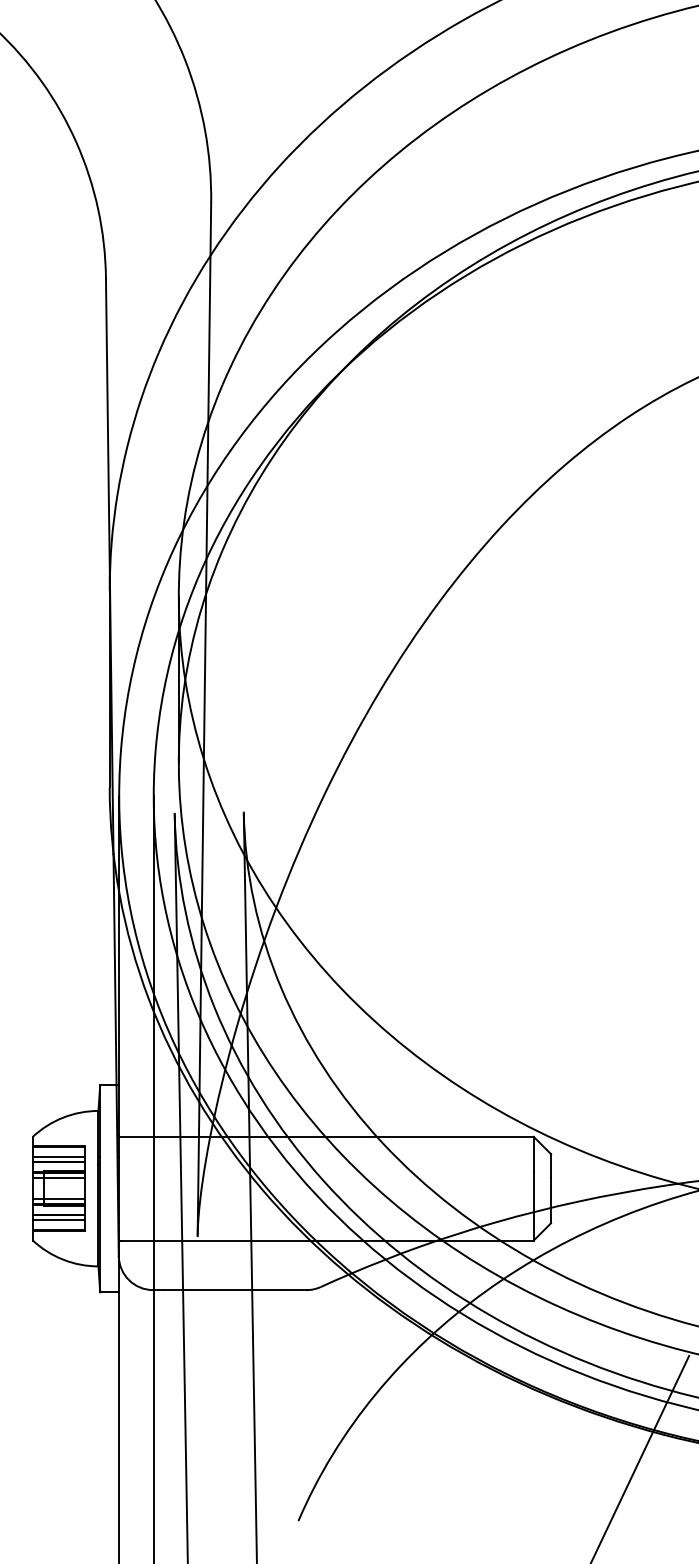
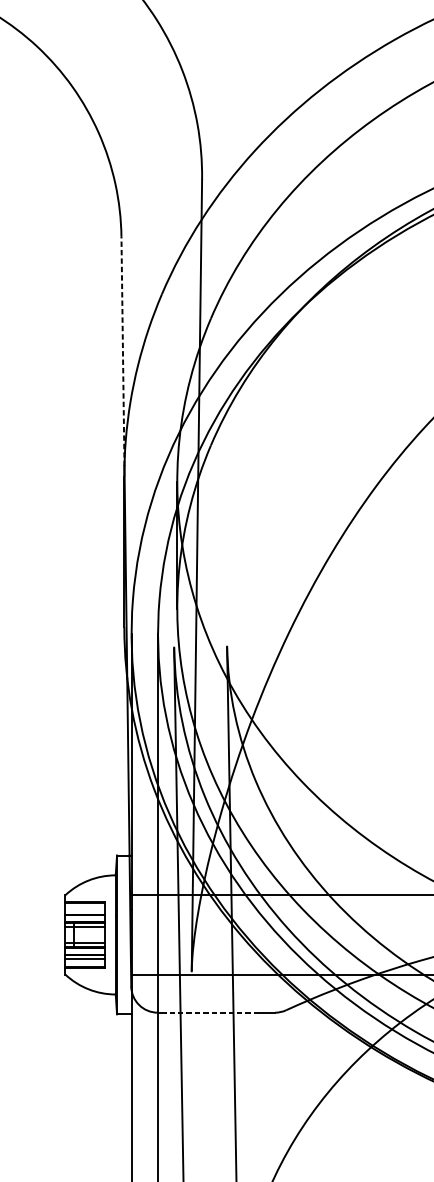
line: (107, 427) -> (122, 351), solid -> dashed
line: (58, 1157) -> (85, 911), removed
line: (224, 1290) -> (212, 1012), solid -> dashed

